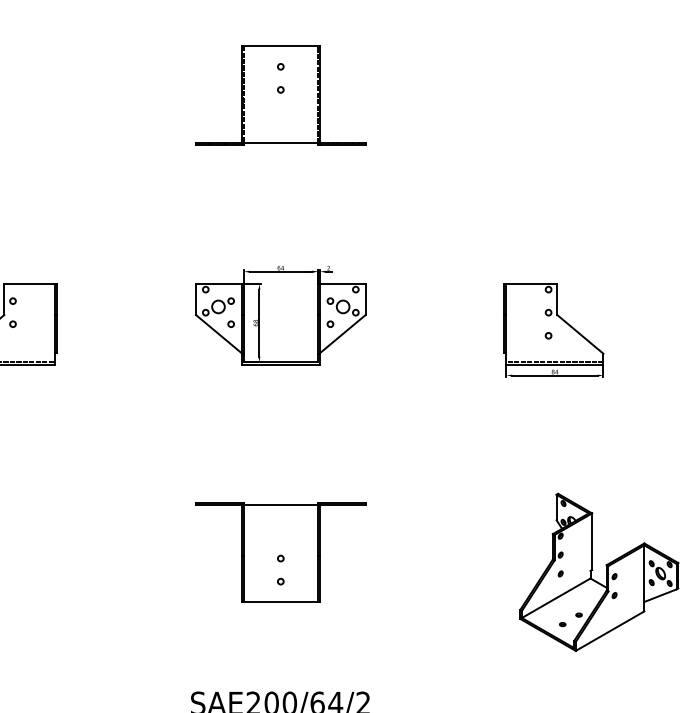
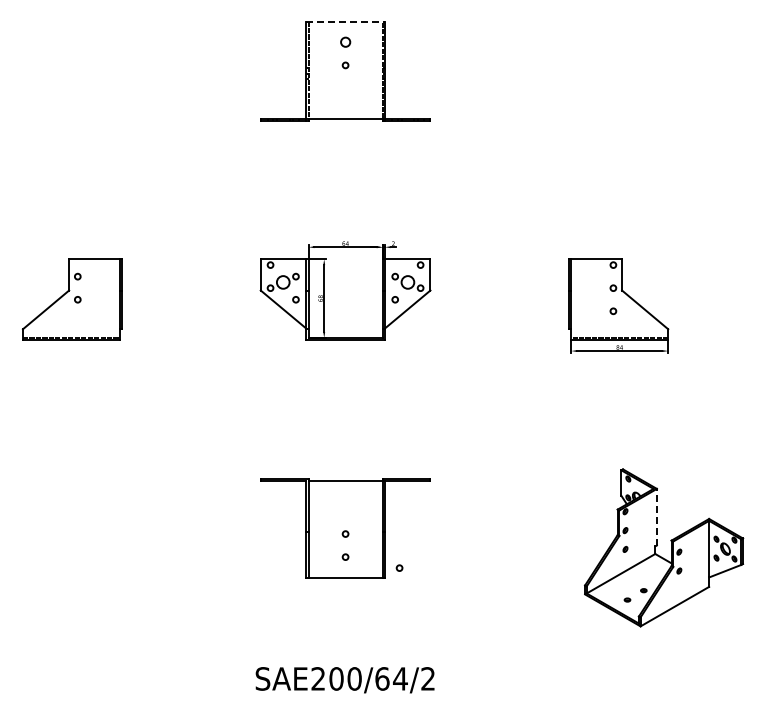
line: (281, 46) -> (346, 21), solid -> dashed
circle: (280, 67) -> (345, 42), size x1.6
line: (591, 541) -> (656, 516), solid -> dashed
circle: (334, 592) -> (399, 567), added

